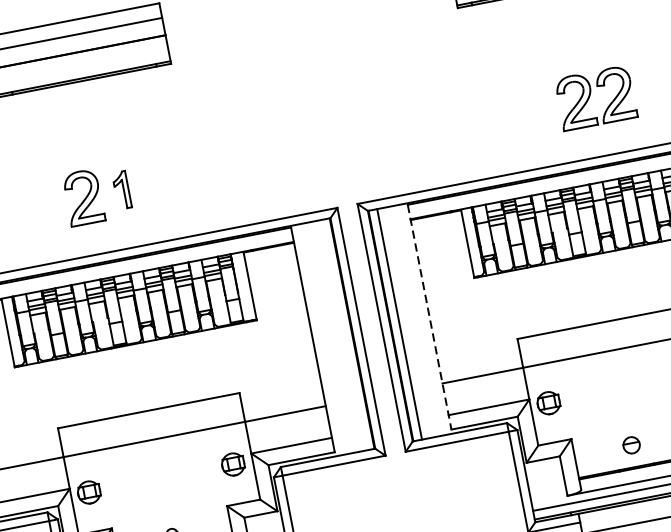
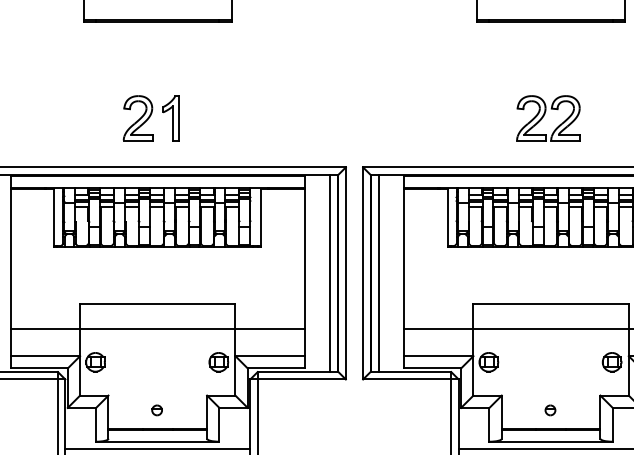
part: (595, 98) -> (548, 118), moved
part: (121, 190) -> (170, 118), size x1.43
line: (429, 317) -> (404, 272), dashed -> solid
line: (343, 335) -> (330, 273), added
part: (631, 445) -> (550, 410), size x0.71

